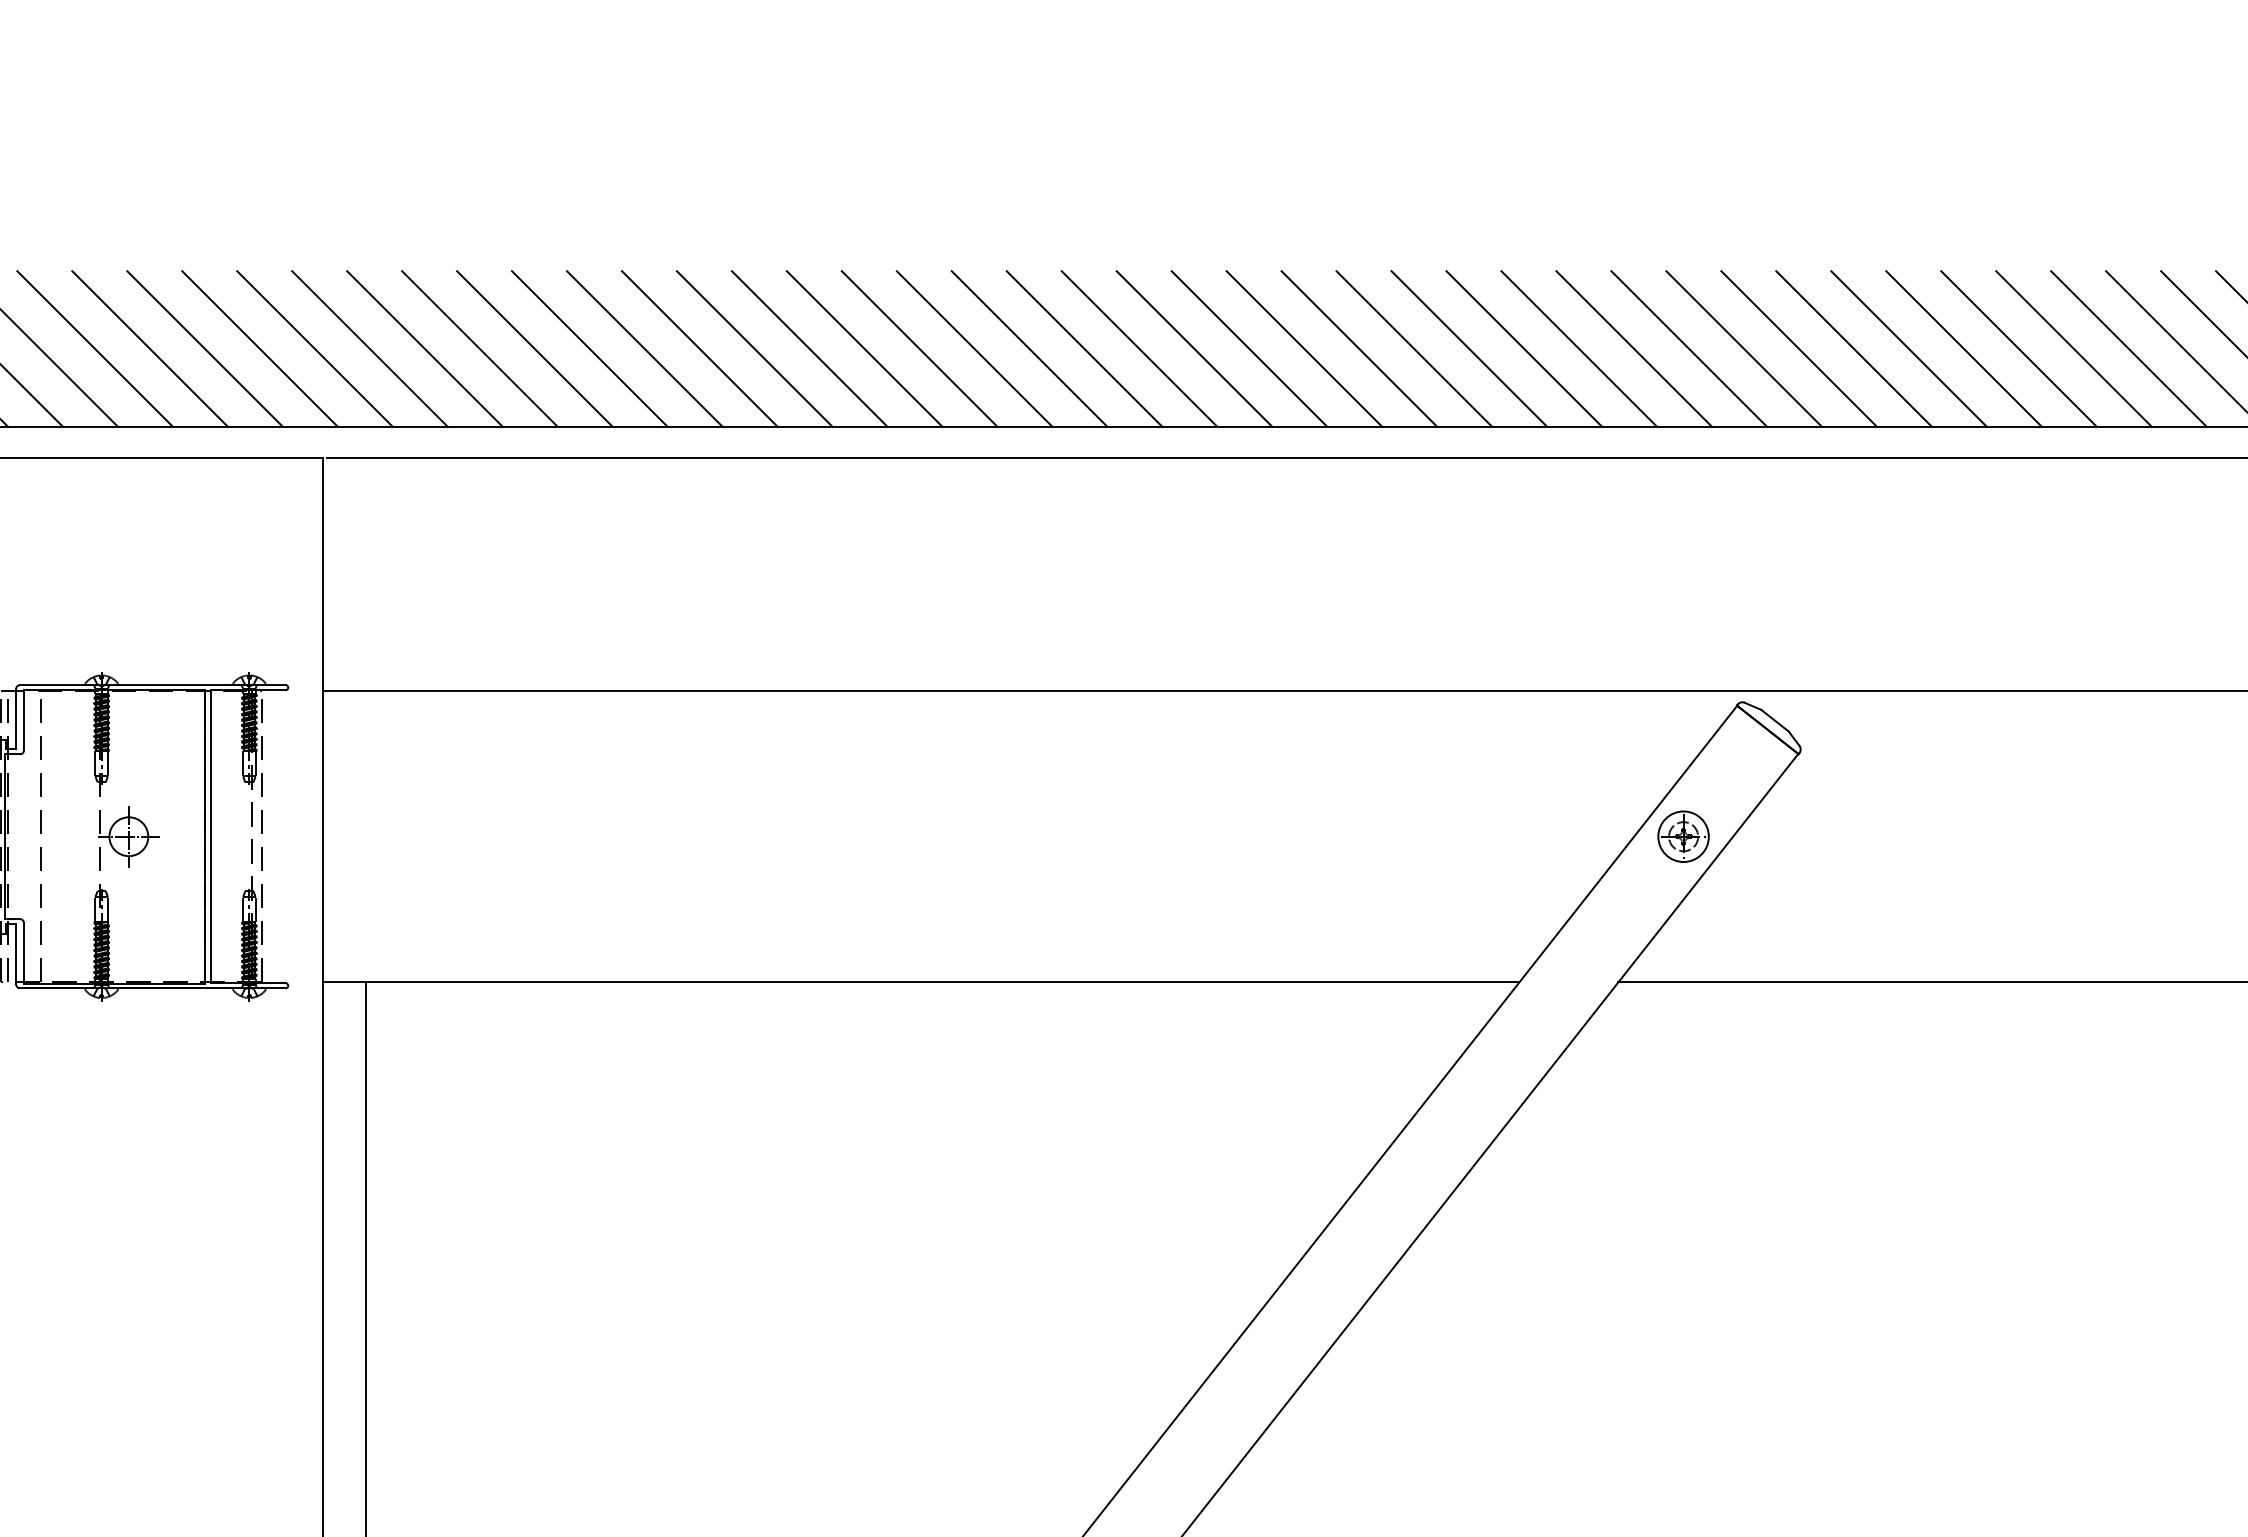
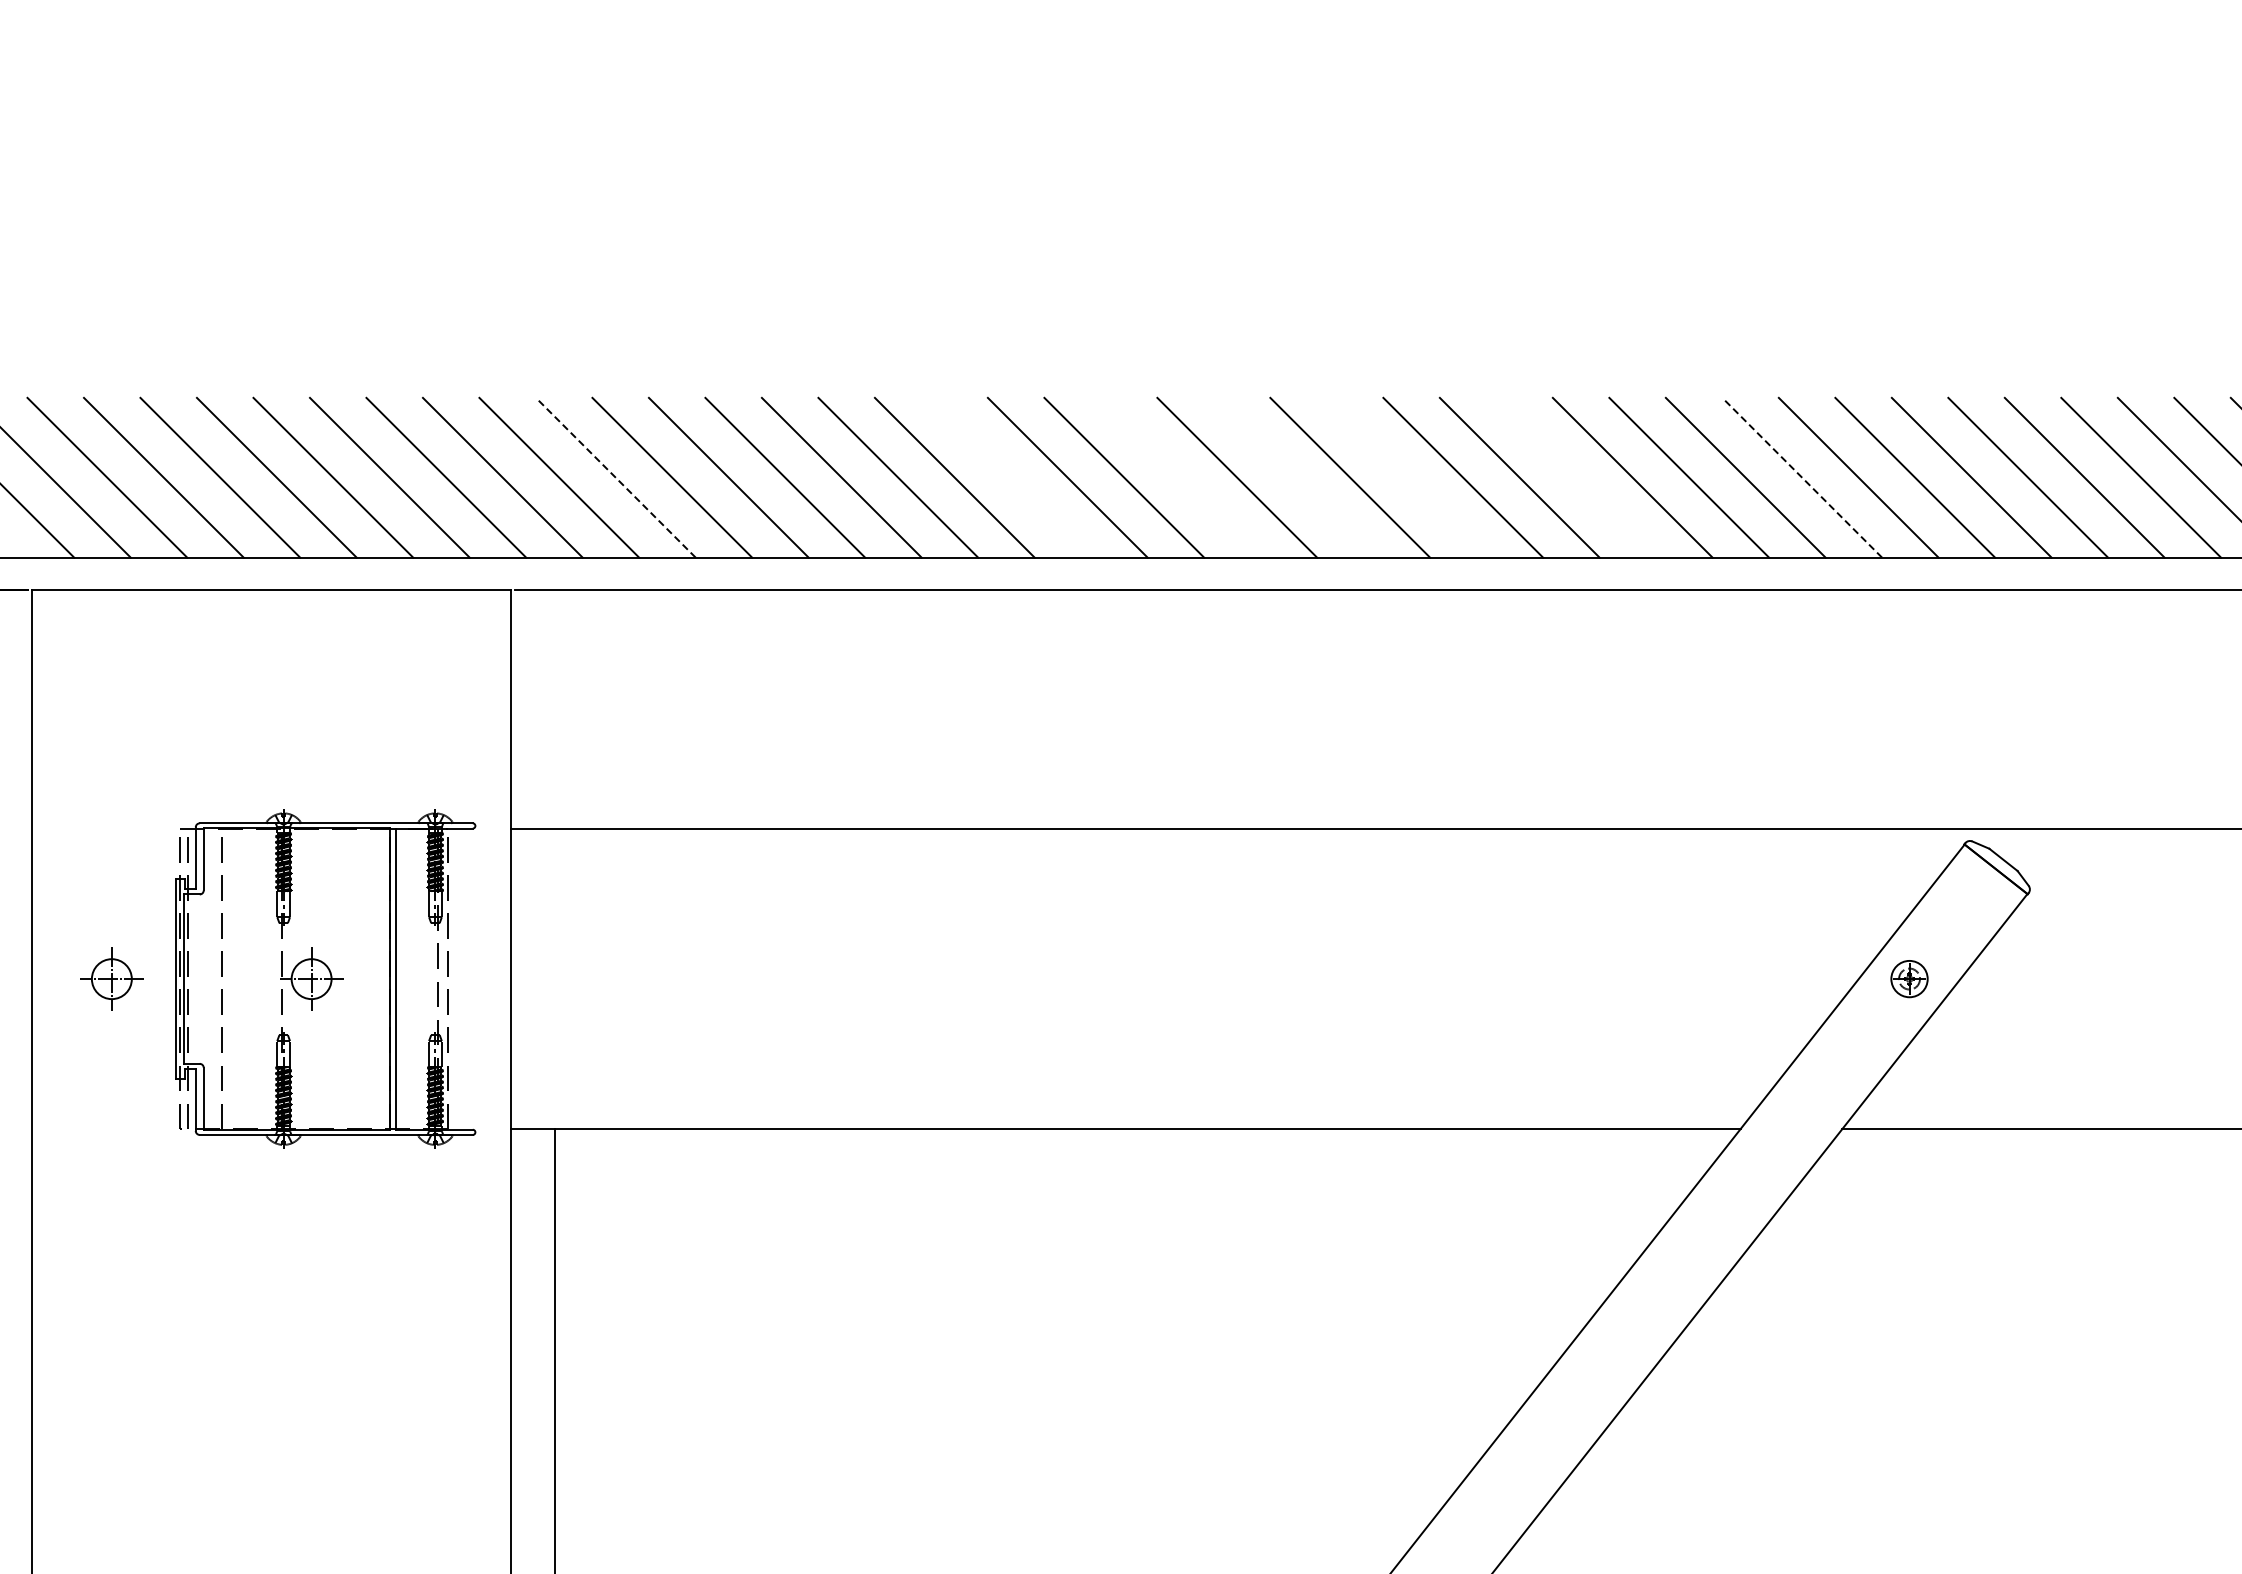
line: (424, 348) -> (615, 477), solid -> dashed
line: (809, 348) -> (1011, 477), removed
line: (974, 348) -> (1180, 477), removed
line: (1084, 348) -> (1293, 477), removed
line: (1194, 348) -> (1406, 477), removed
line: (1359, 348) -> (1576, 477), removed
line: (1579, 348) -> (1802, 477), solid -> dashed
part: (1683, 836) -> (1909, 978), size x0.7

